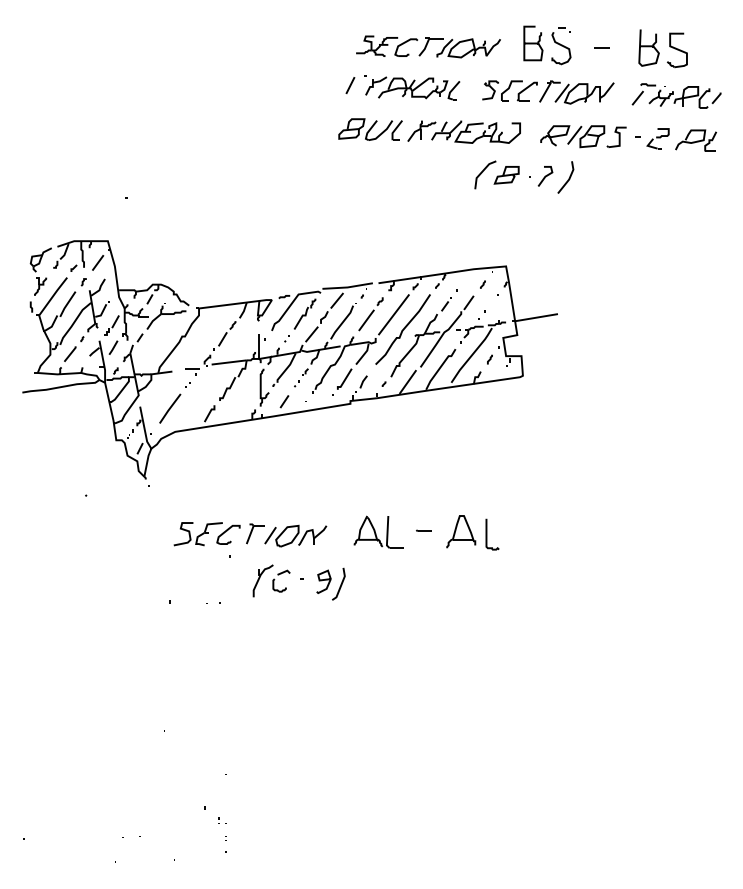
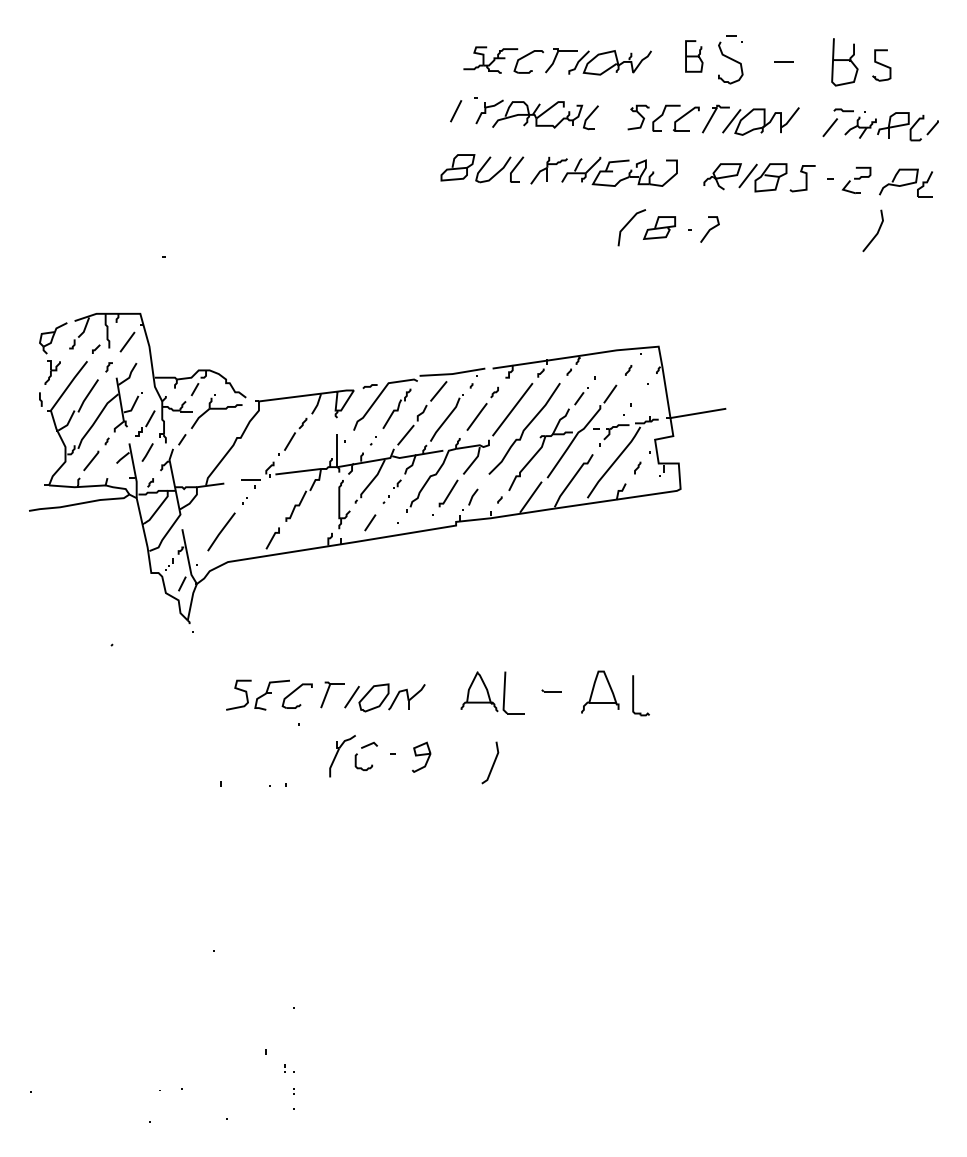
part: (533, 43) -> (694, 56), size x0.7
part: (677, 50) -> (881, 65), size x0.7
line: (568, 178) -> (876, 232), moved
line: (340, 584) -> (492, 763), moved

